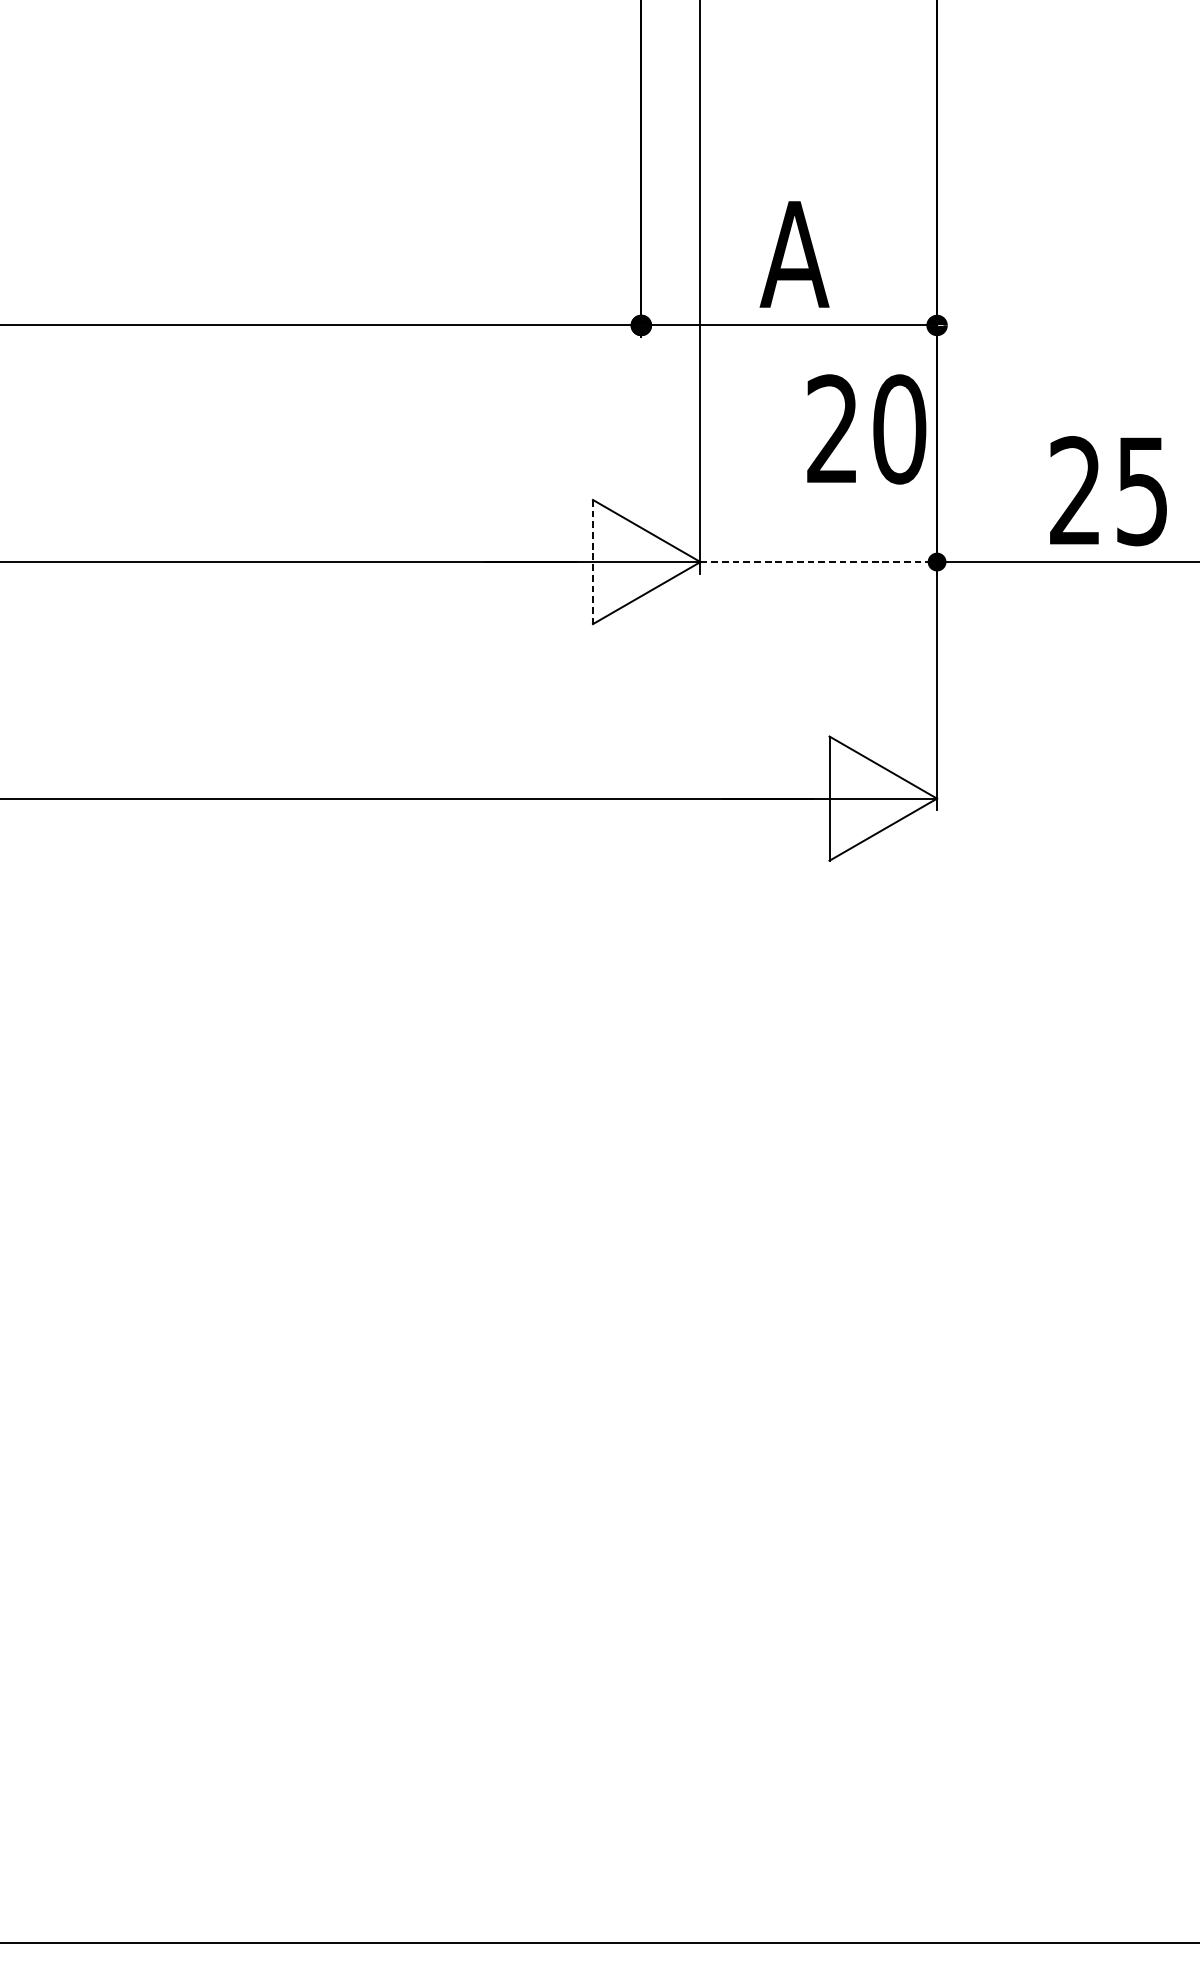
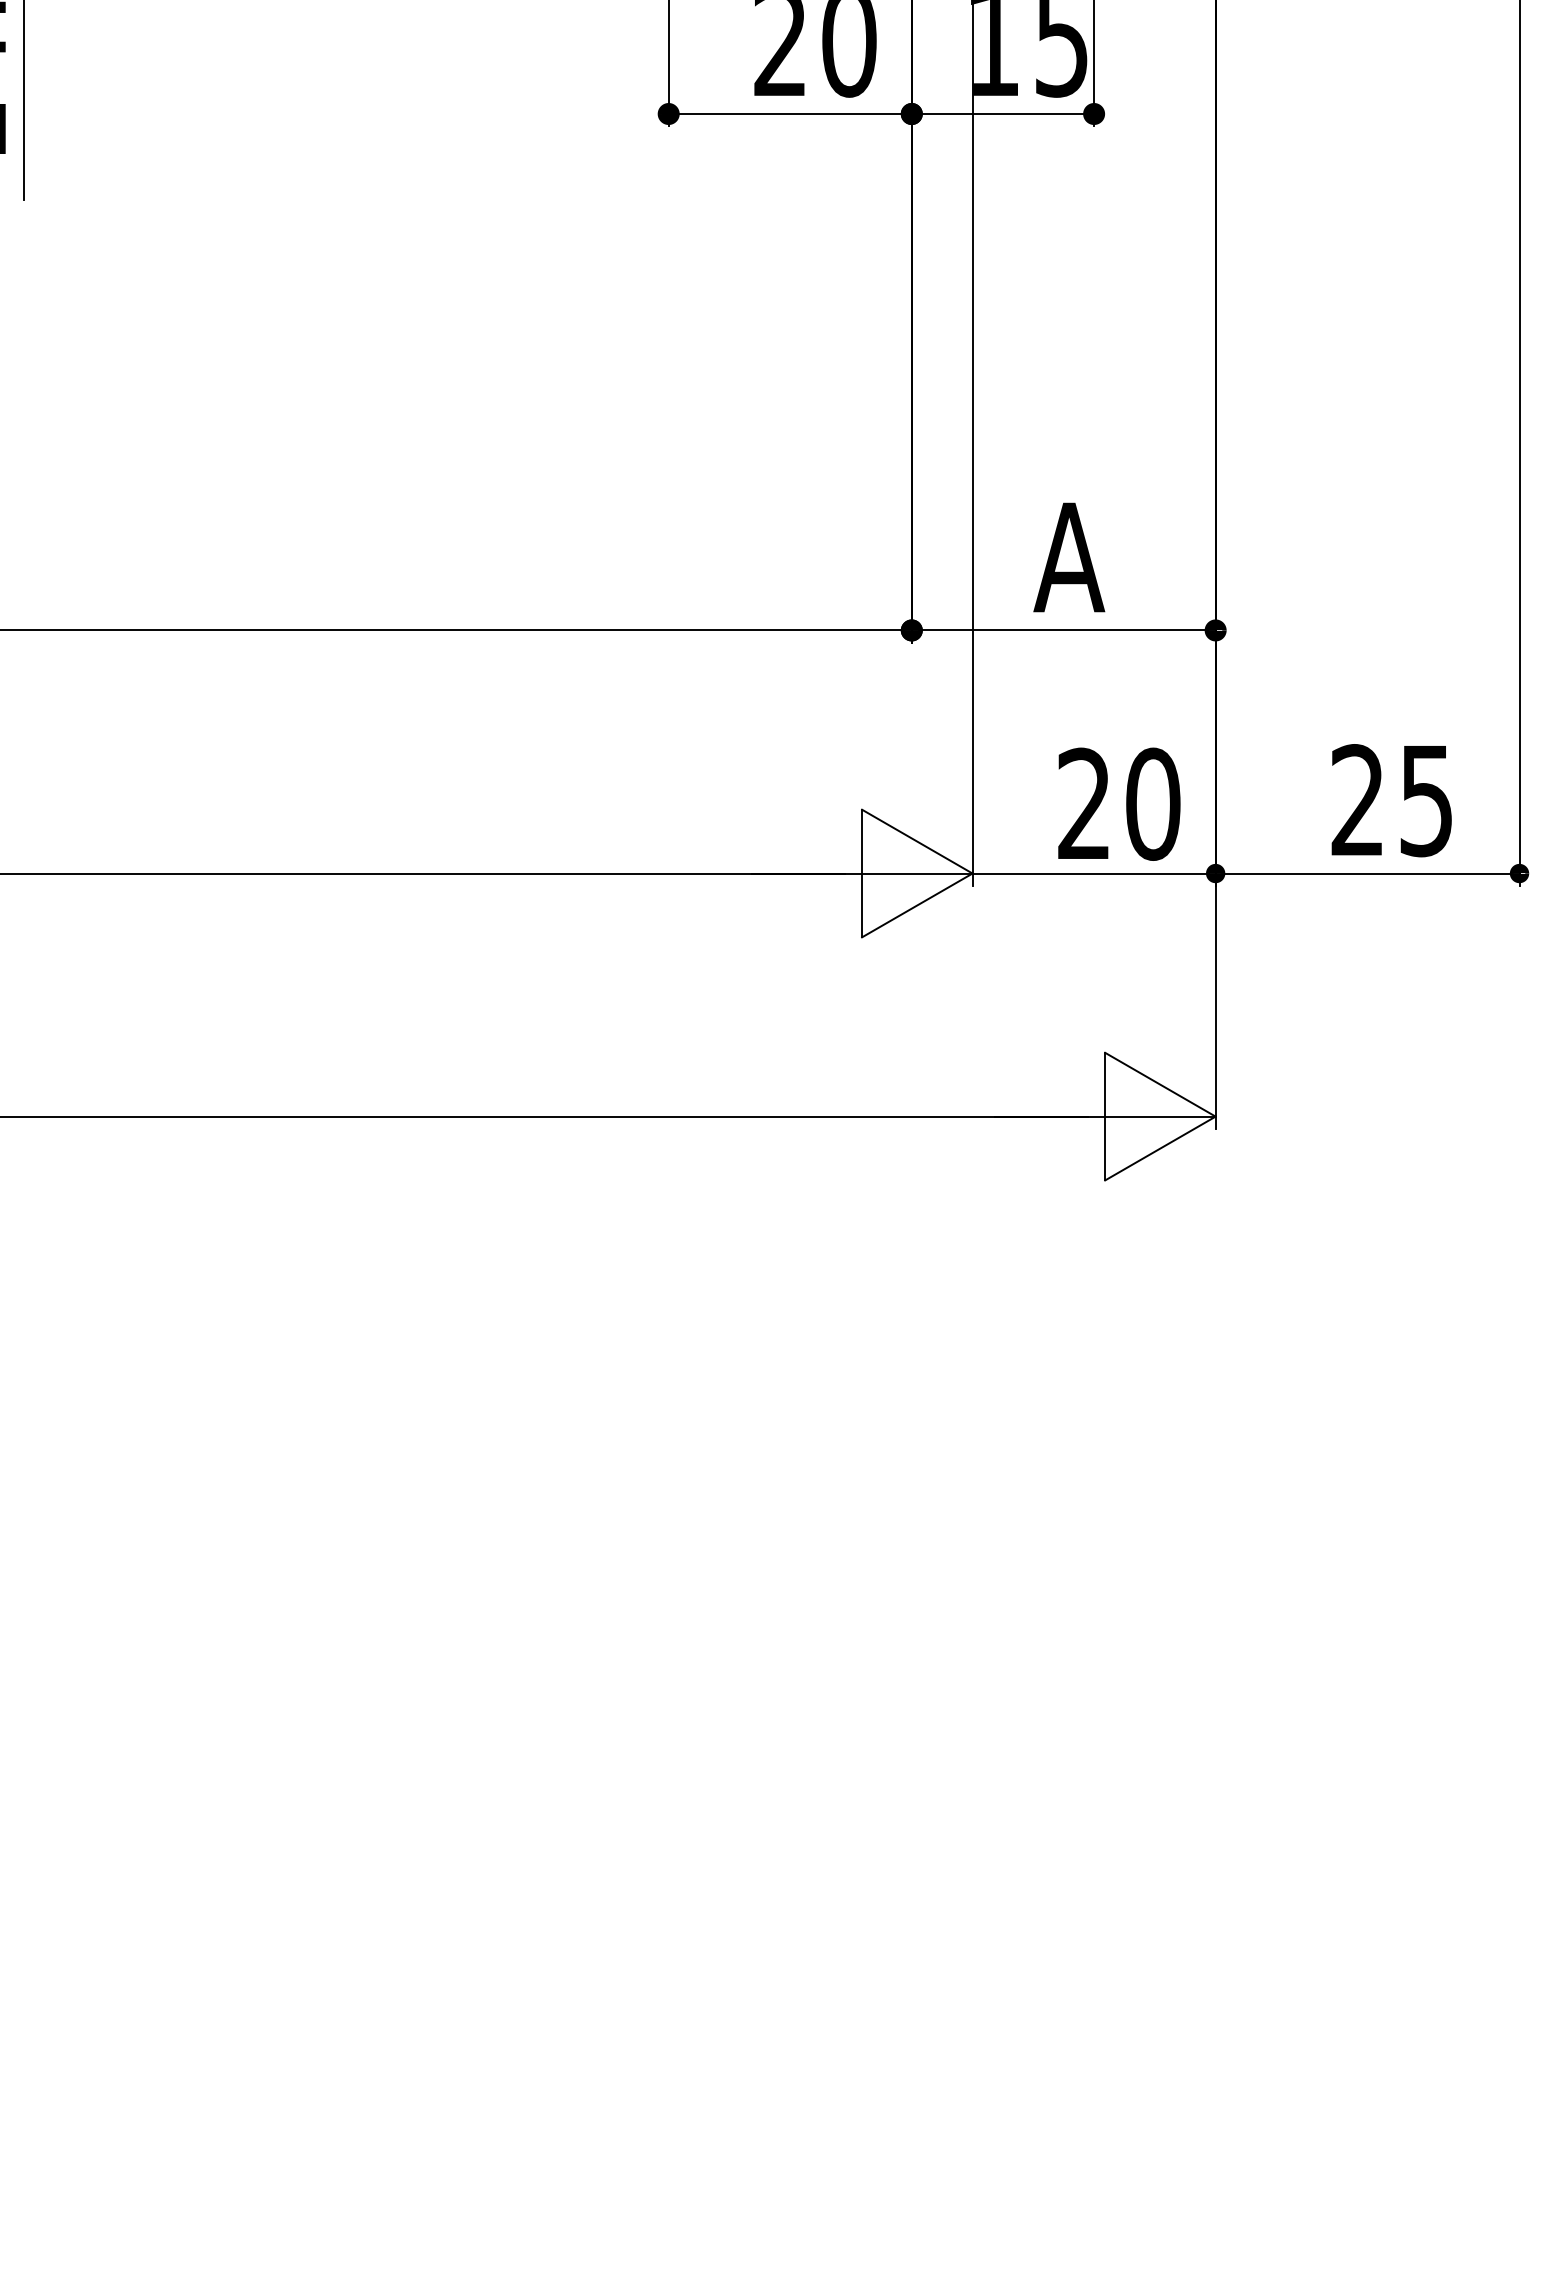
text: (866, 428) -> (1119, 803), moved
line: (593, 562) -> (862, 873), dashed -> solid
line: (819, 562) -> (1094, 873), dashed -> solid

